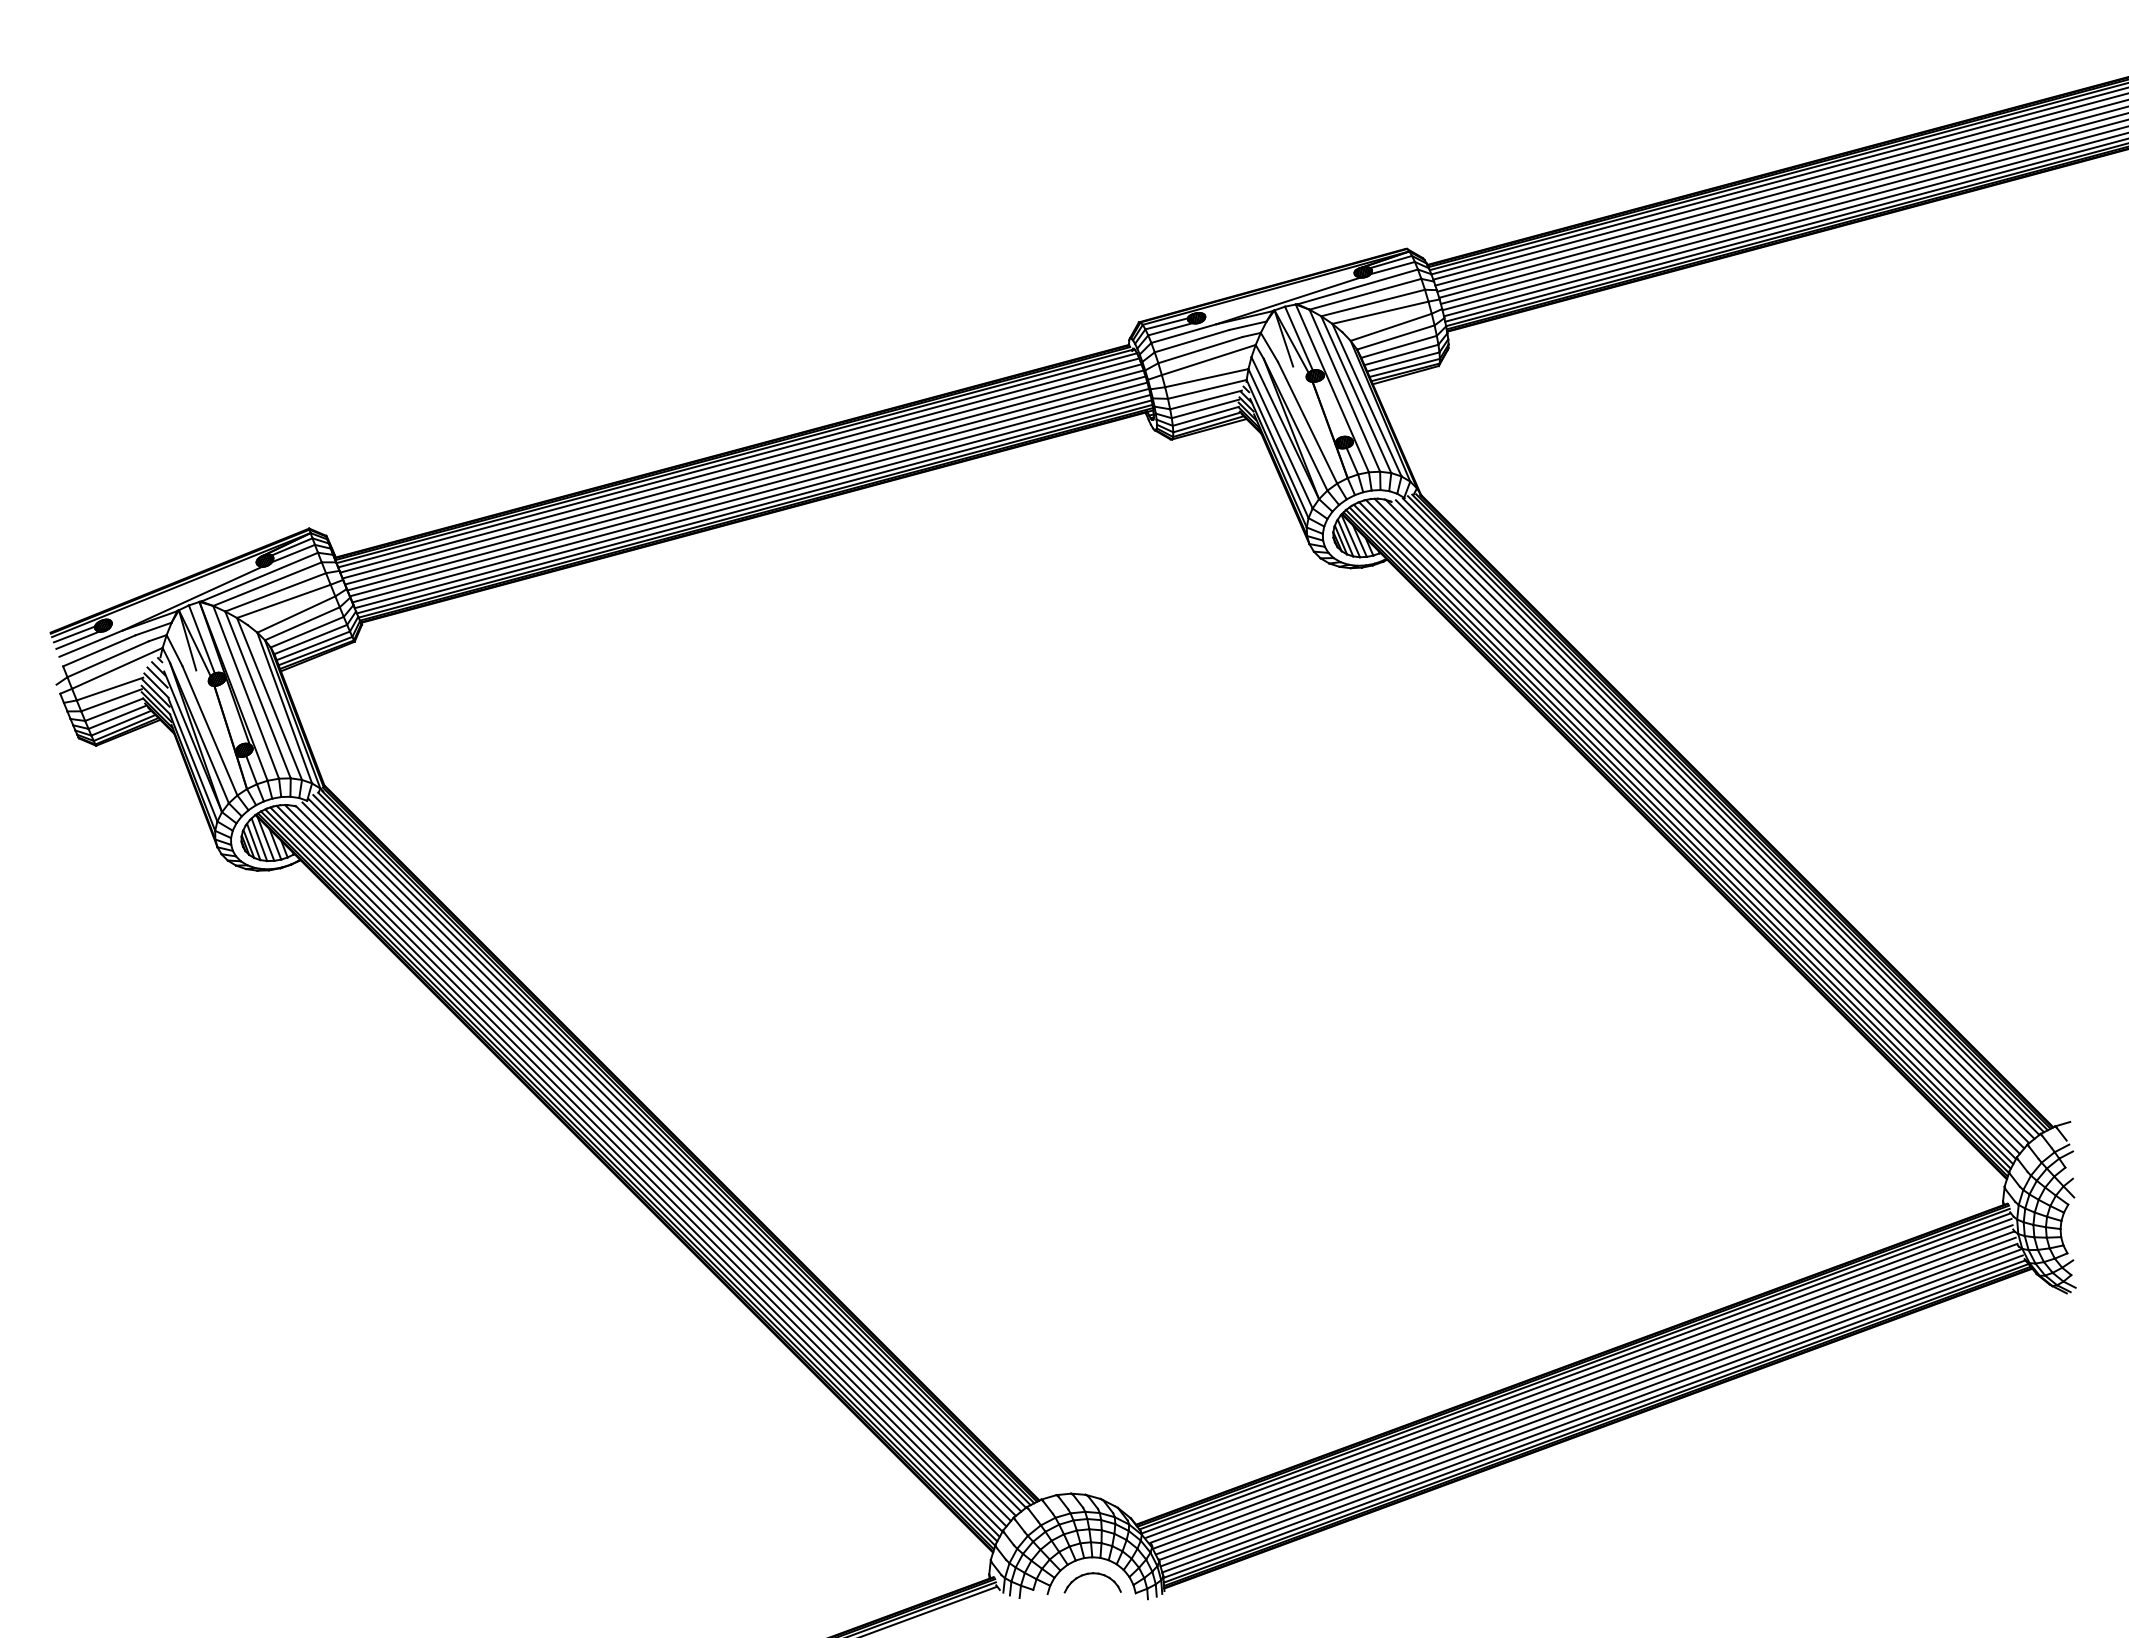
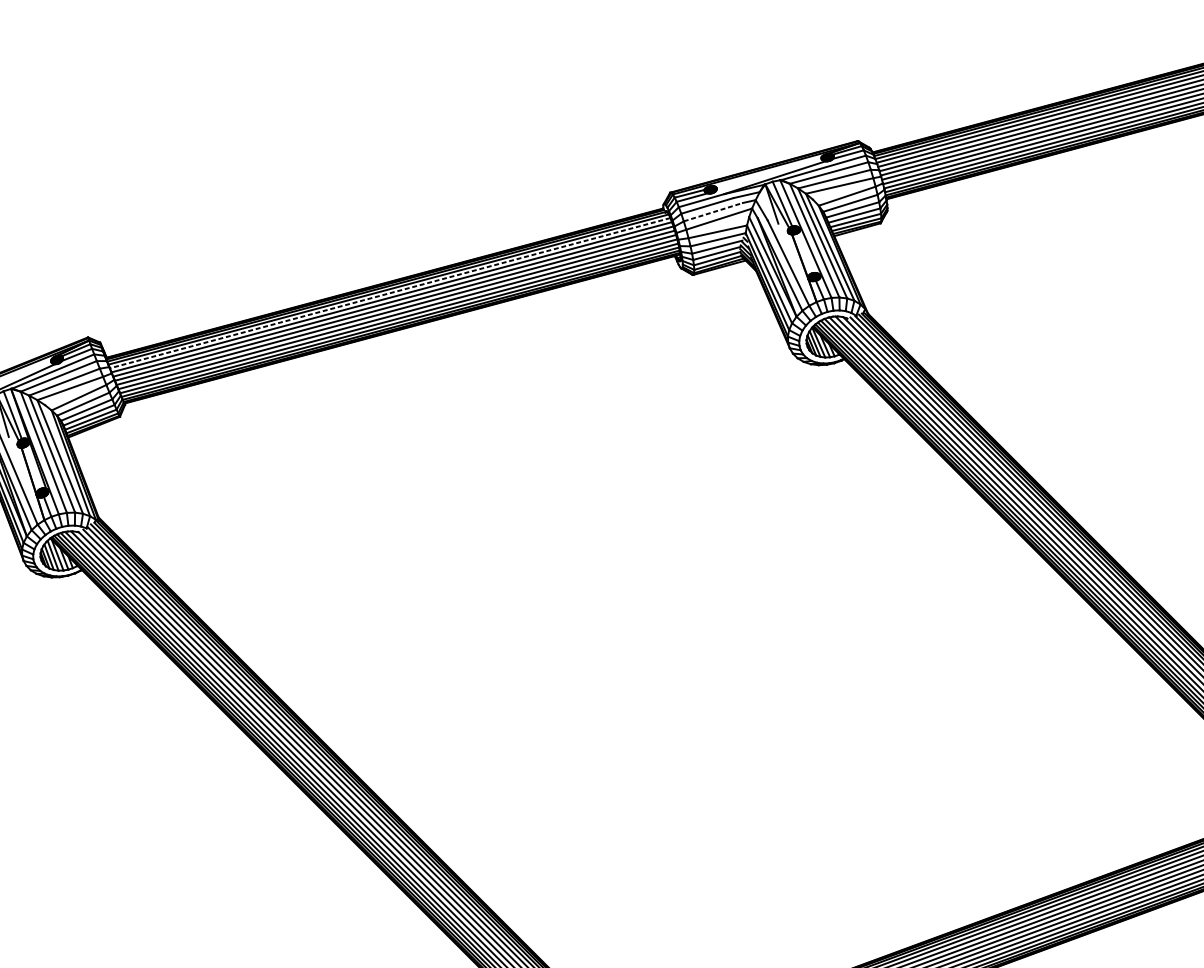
line: (1200, 349) -> (713, 211), solid -> dashed
line: (739, 465) -> (389, 293), solid -> dashed

